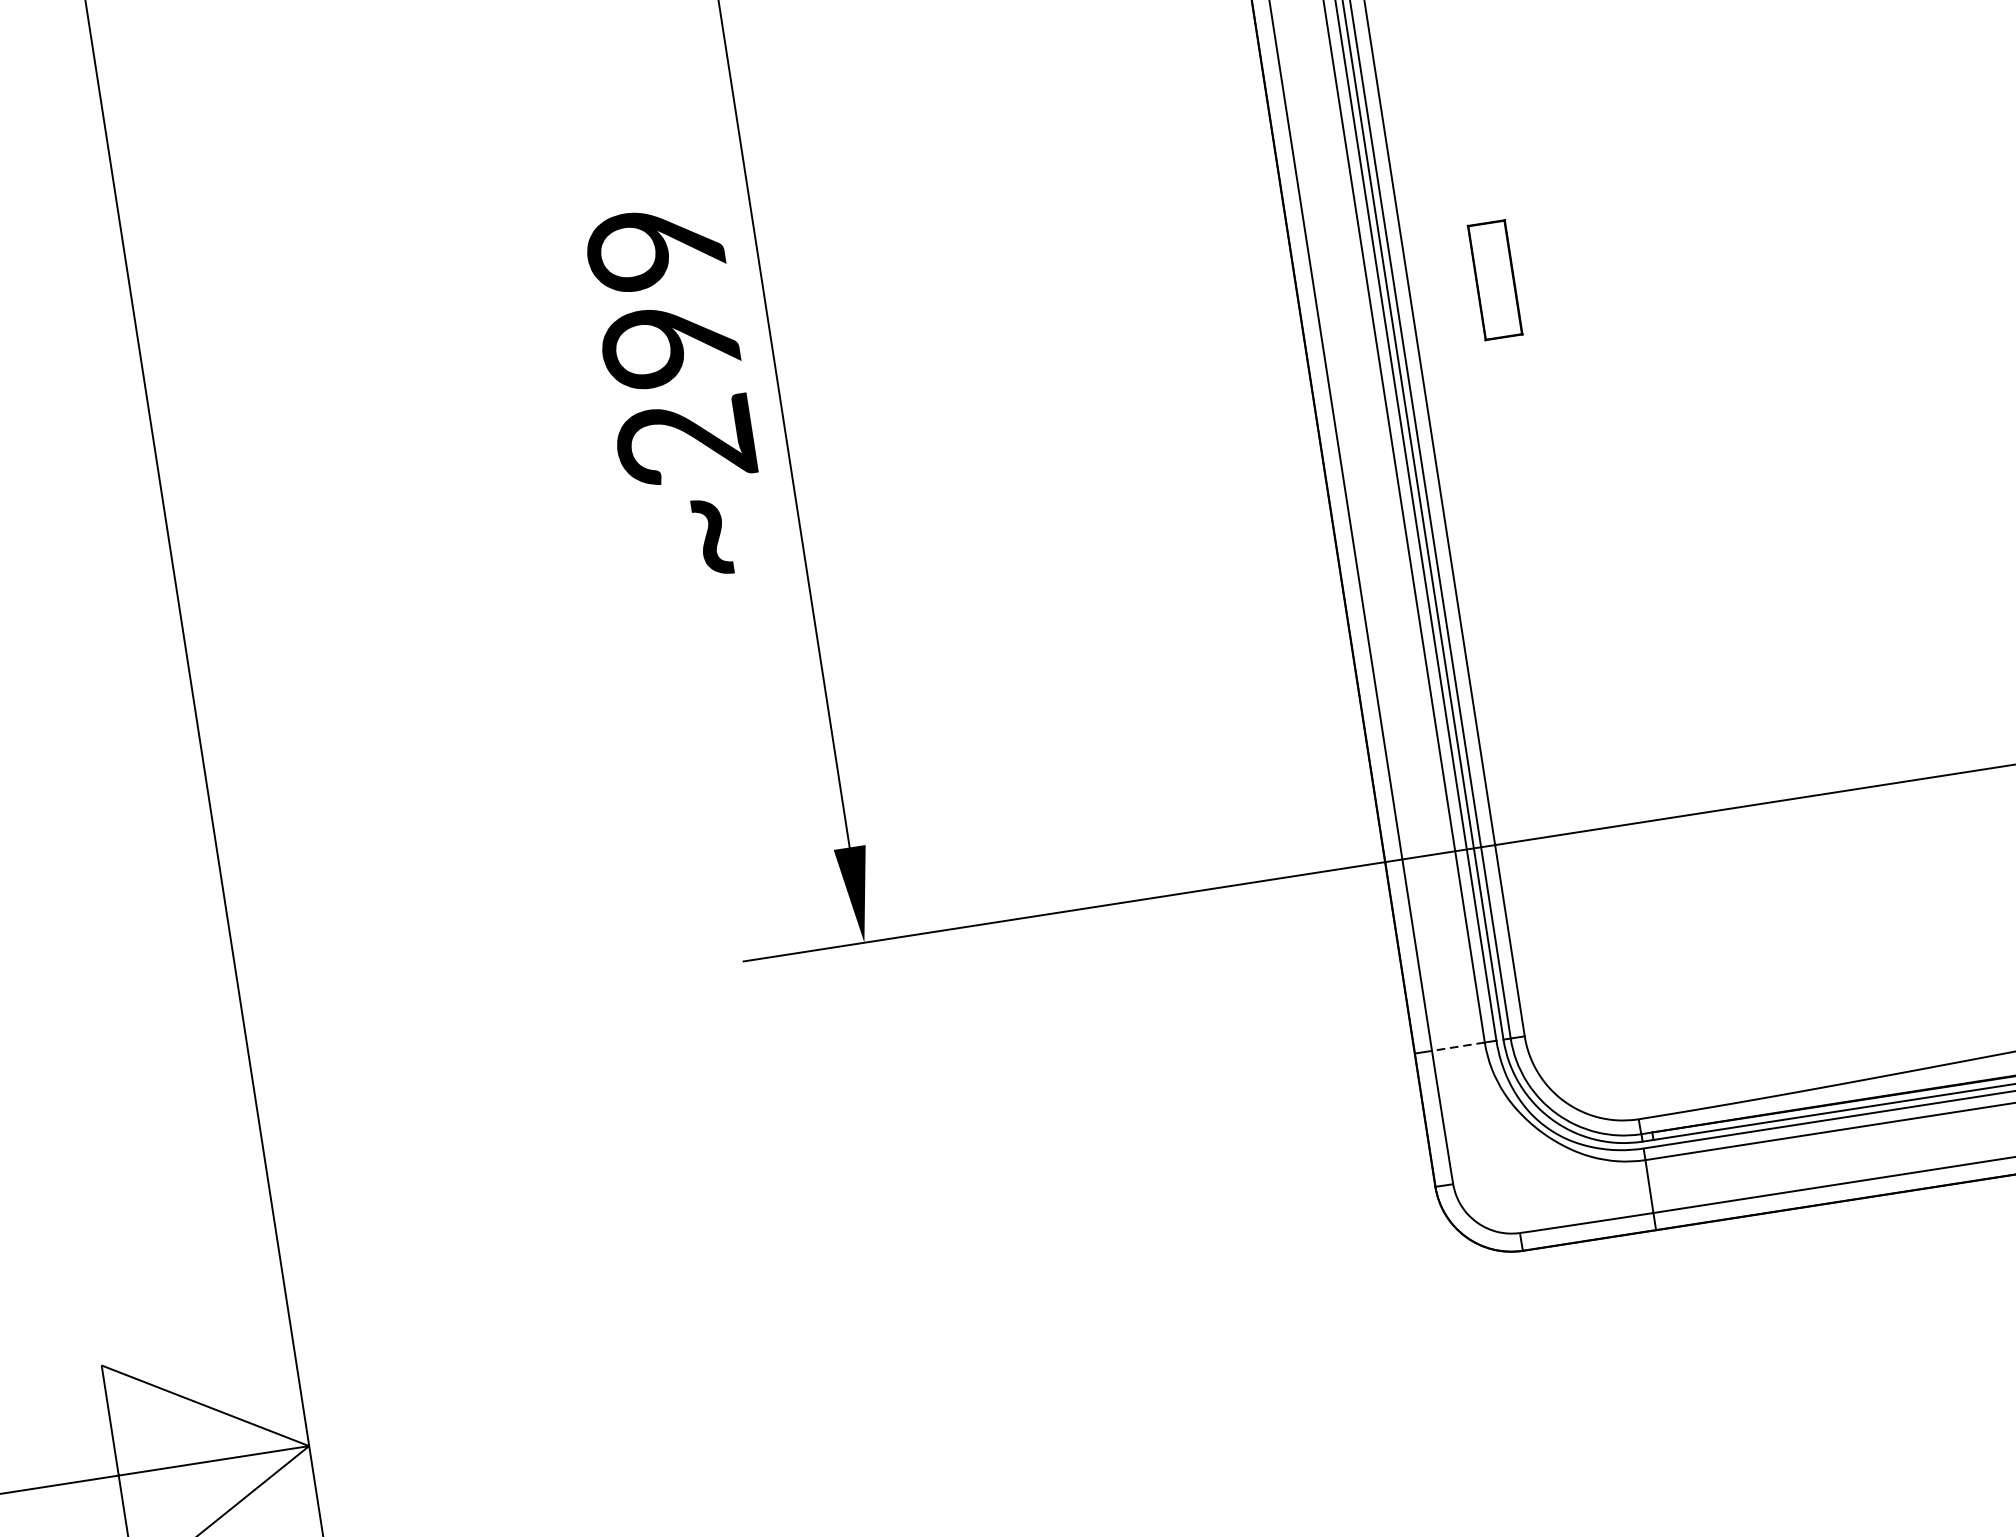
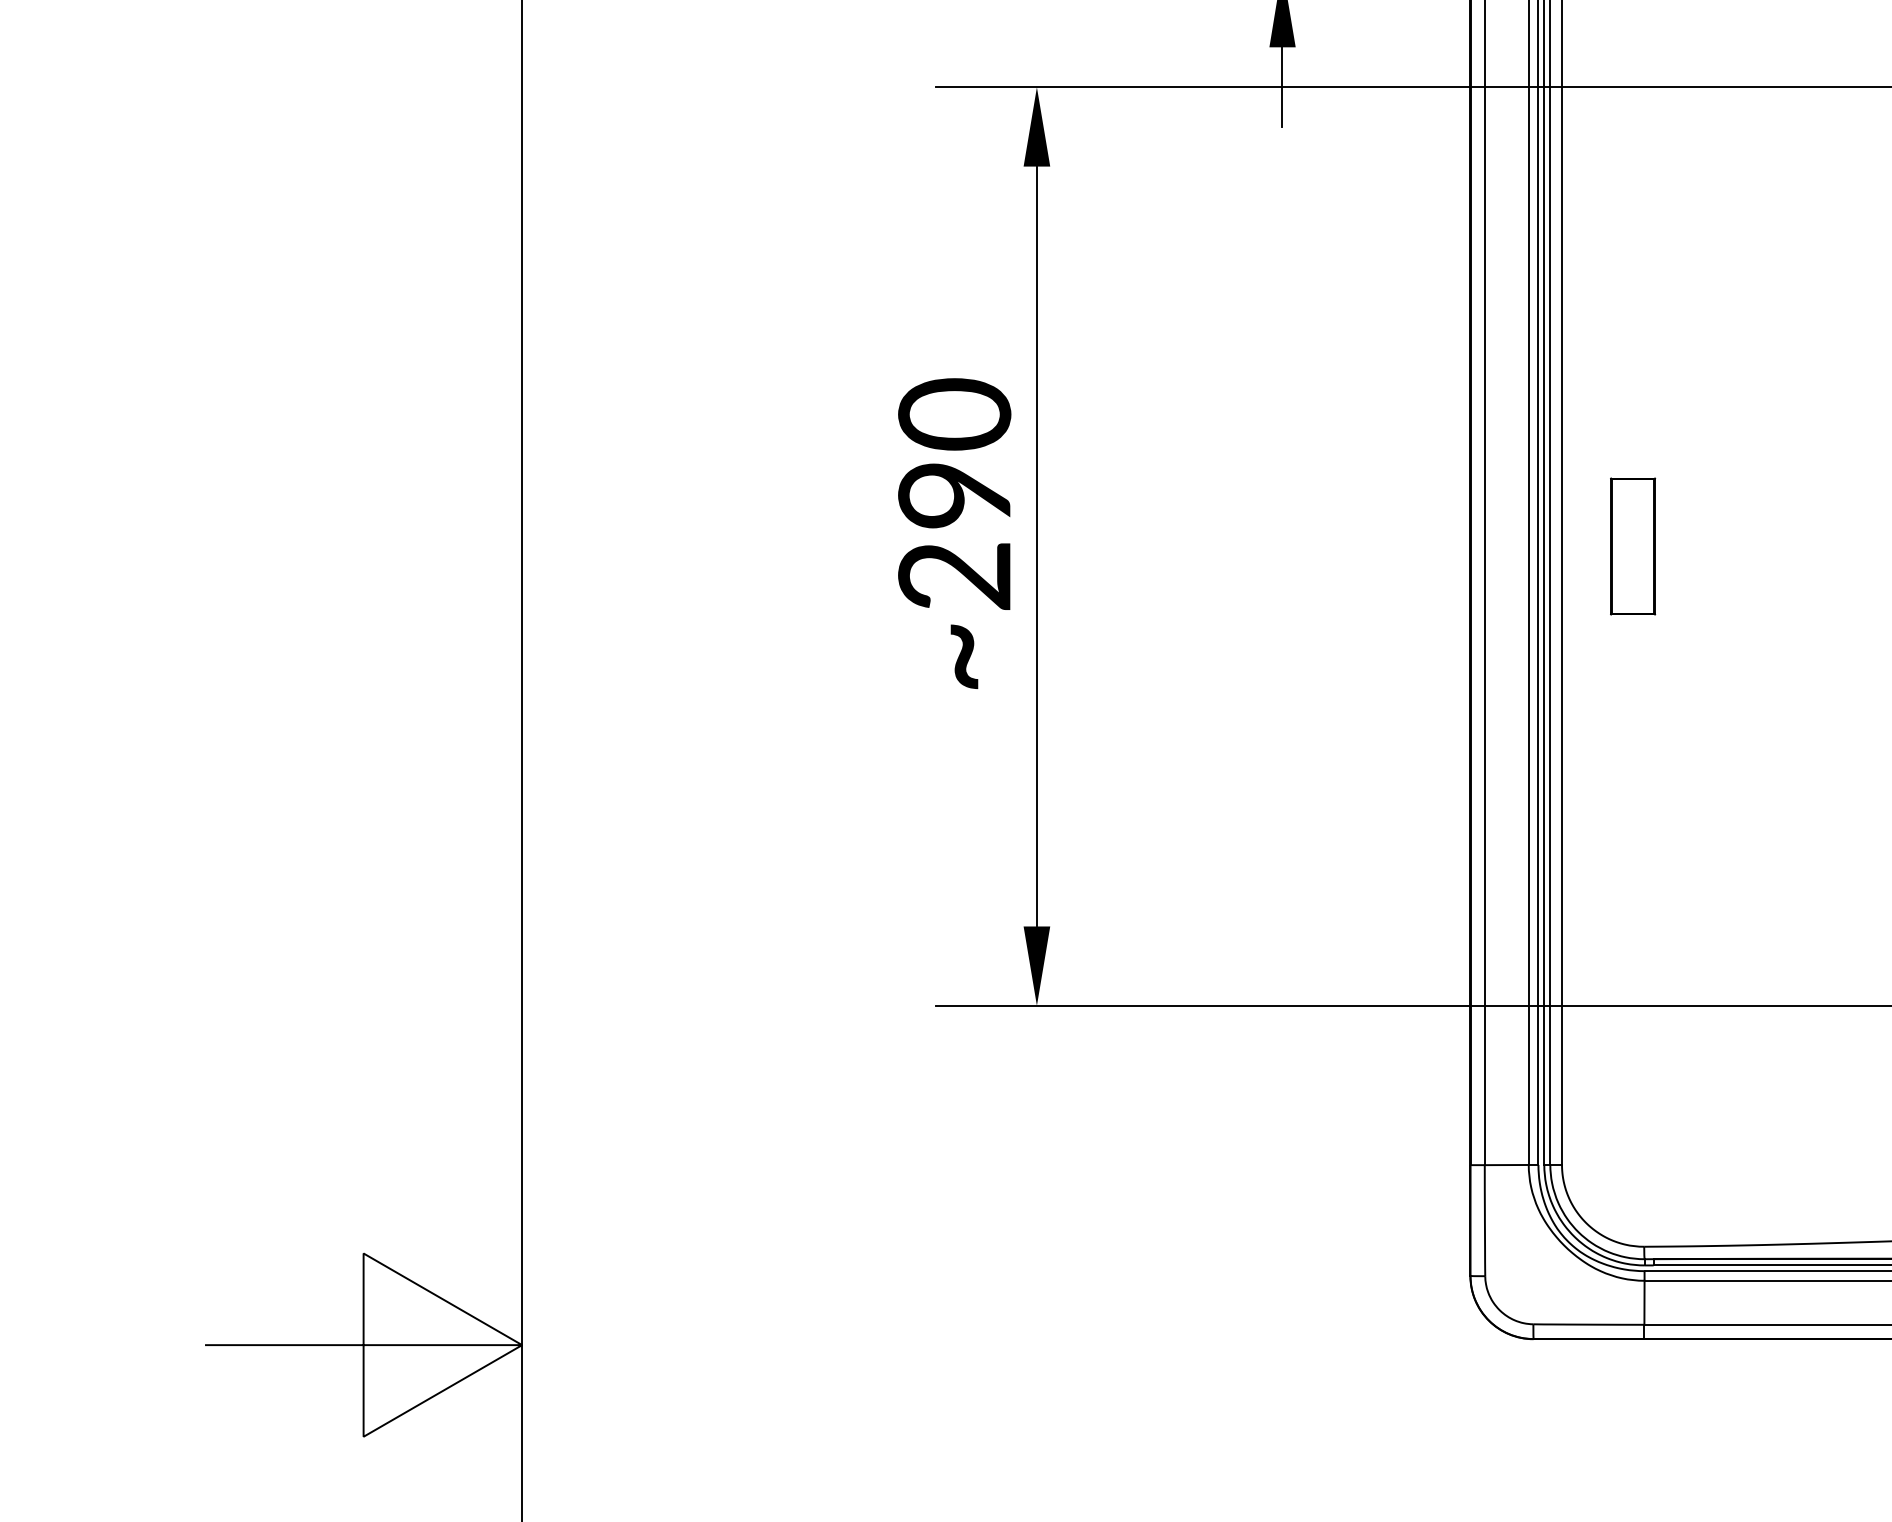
text: (656, 247) -> (955, 414), ~299 -> ~290
part: (1495, 280) -> (1633, 546), size x1.43
line: (1458, 1047) -> (1506, 1165), dashed -> solid

